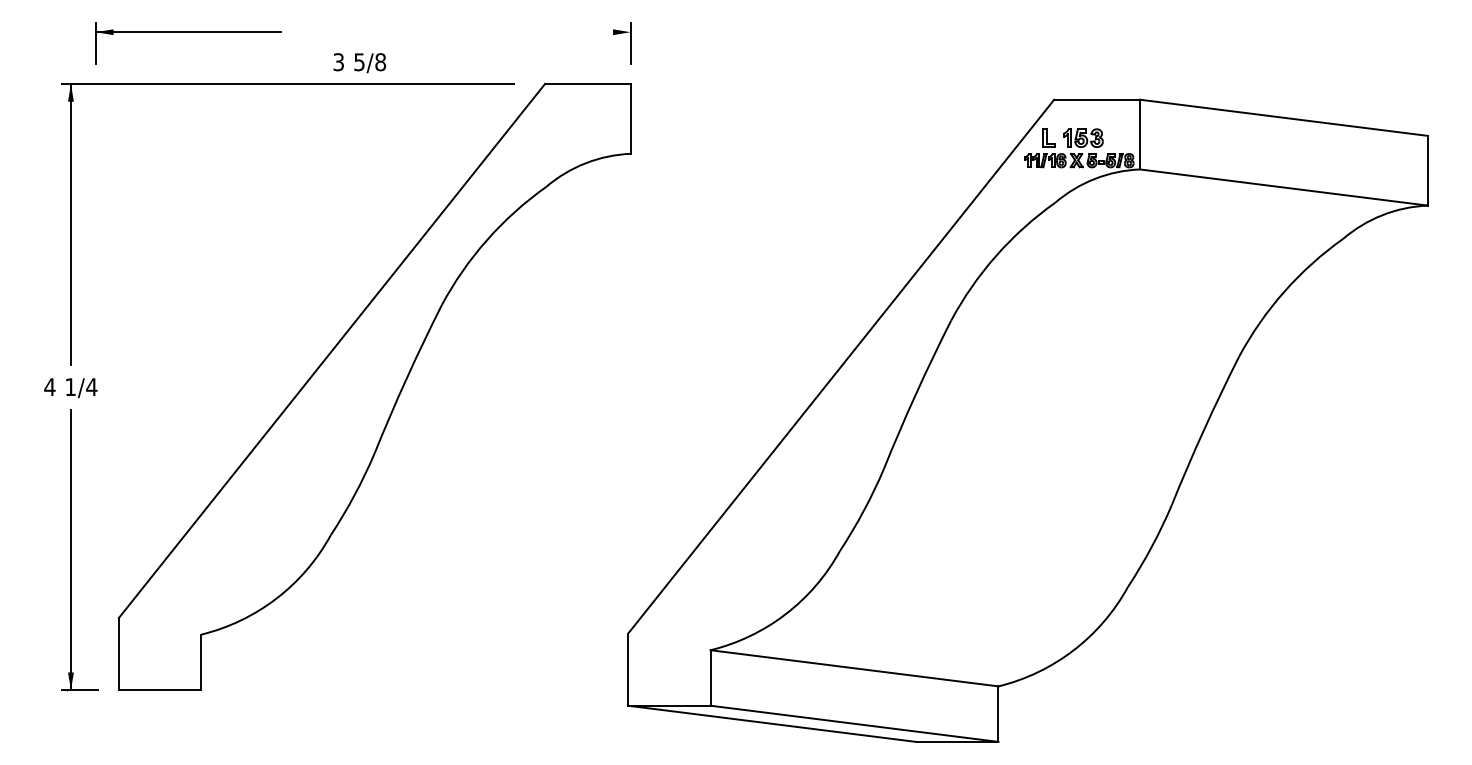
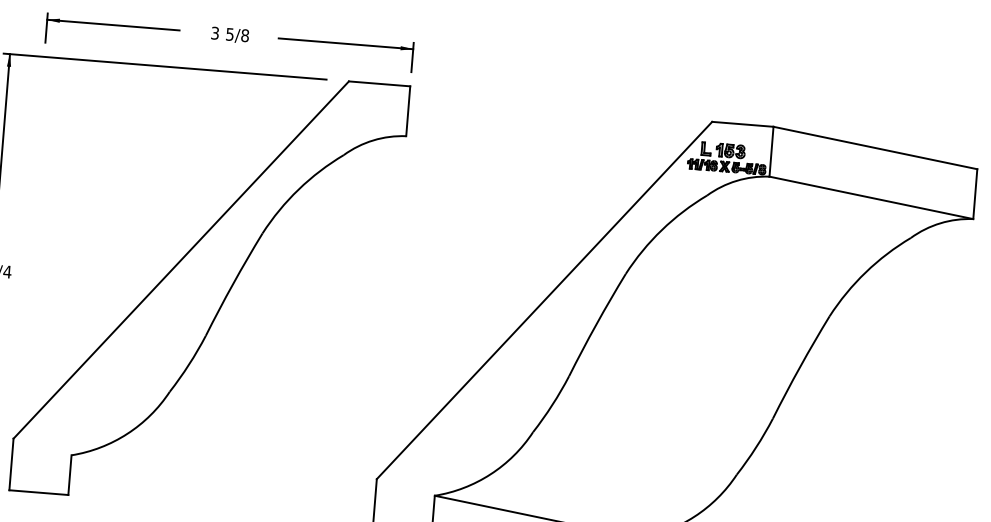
part: (188, 32) -> (113, 25), moved
line: (536, 32) -> (345, 44), added
text: (359, 63) -> (229, 35), moved

